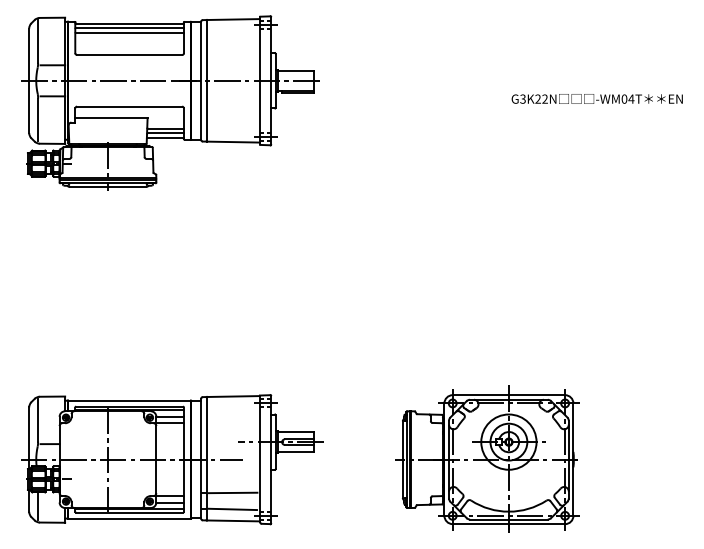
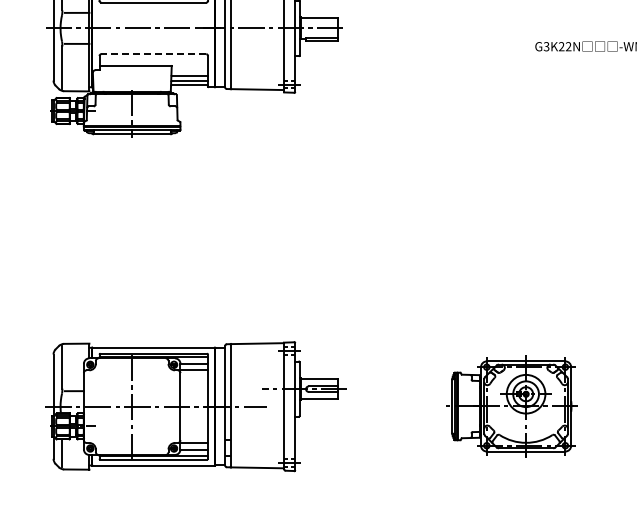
line: (129, 106) -> (153, 54), solid -> dashed
part: (487, 458) -> (511, 405), size x0.7
line: (232, 492) -> (256, 439), removed
line: (232, 509) -> (256, 456), removed

